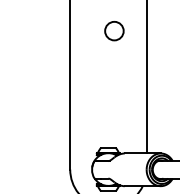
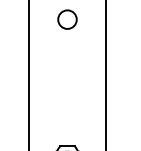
circle: (114, 31) -> (67, 20), moved

